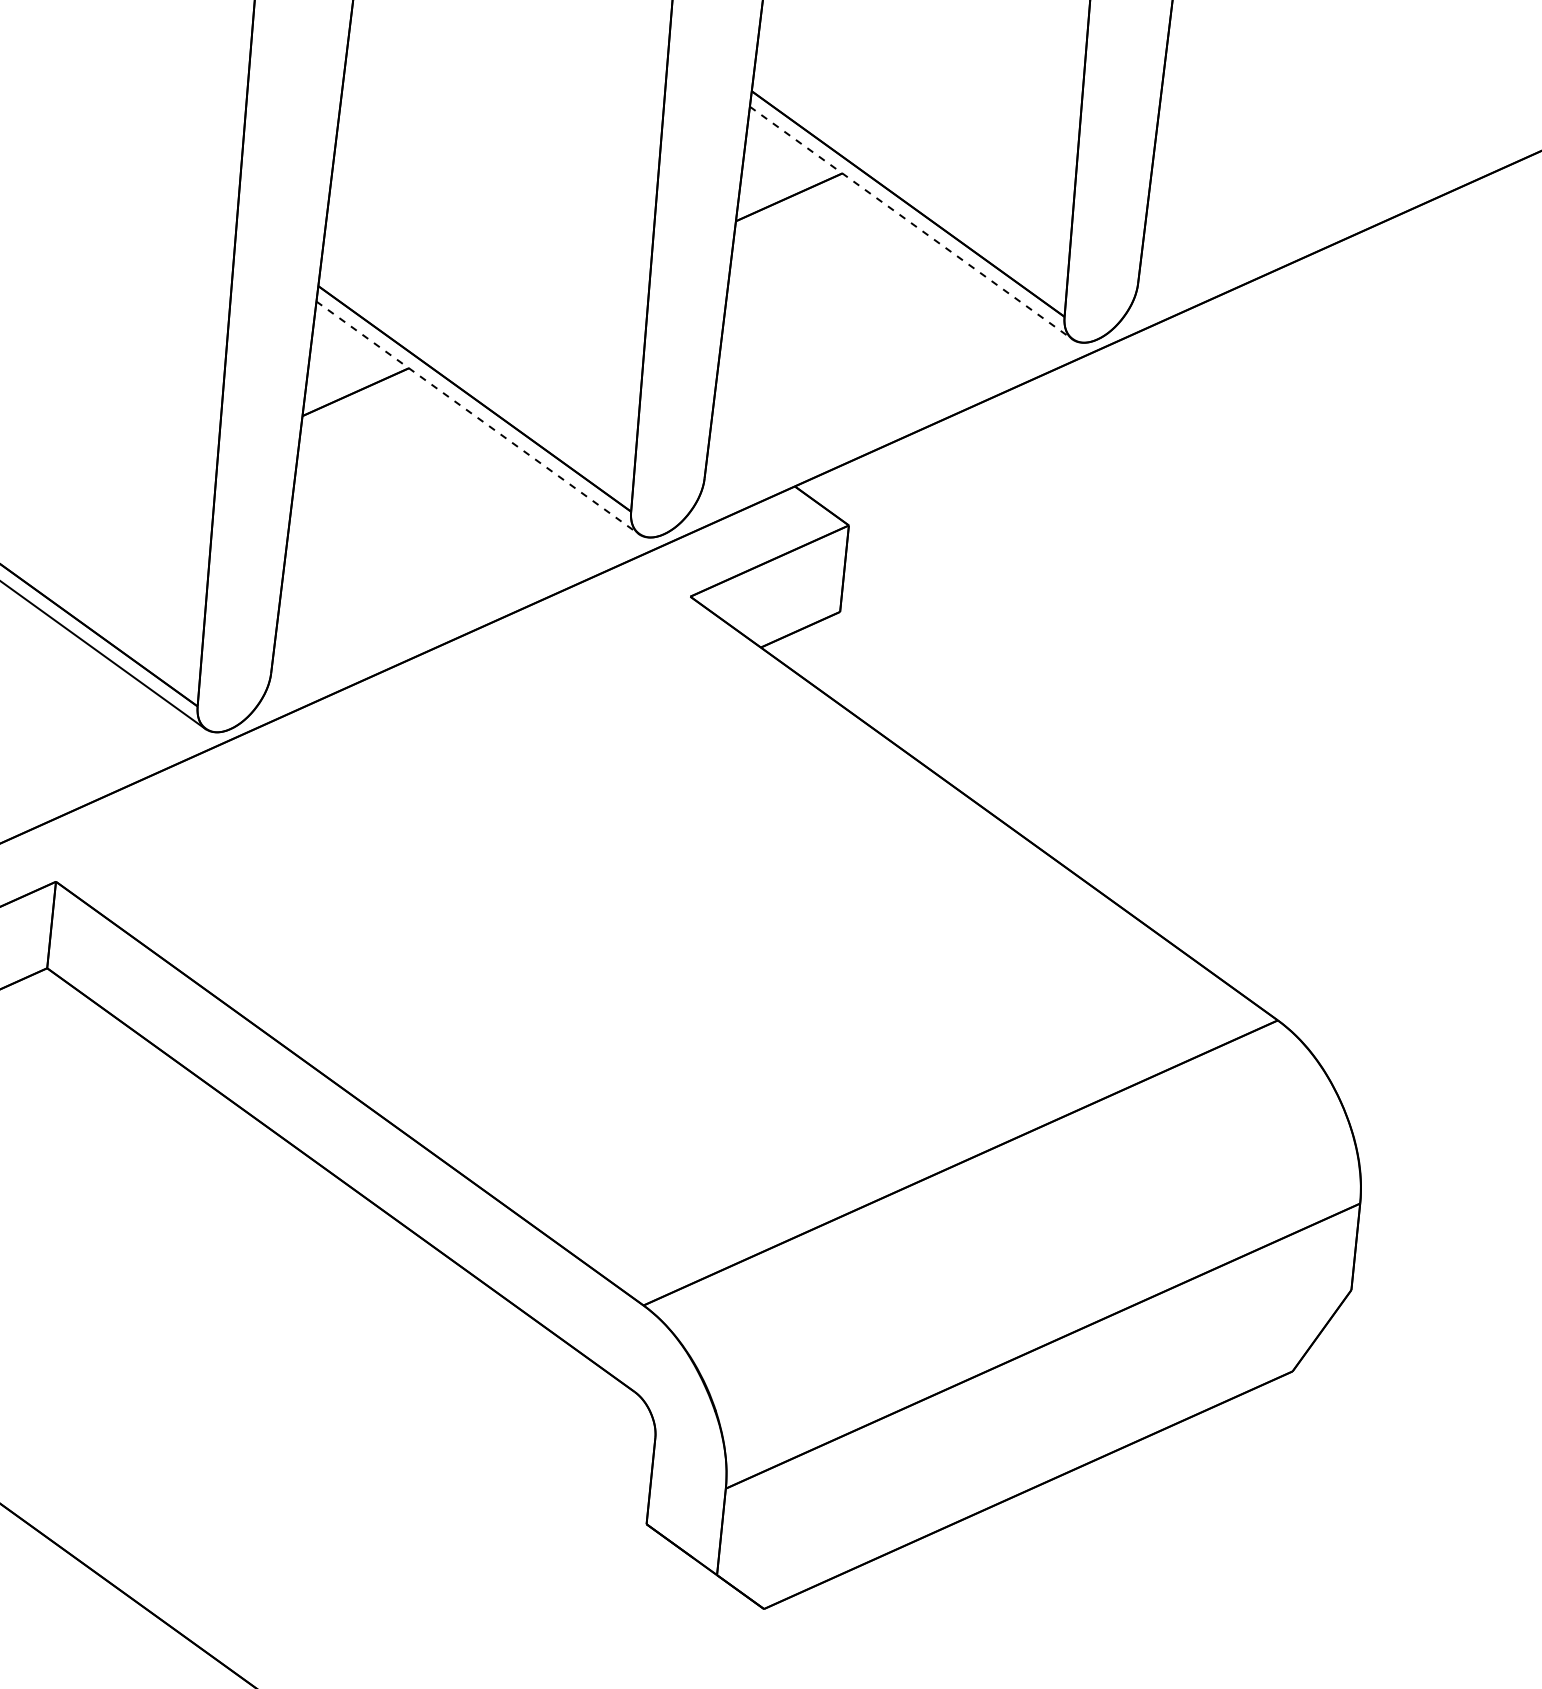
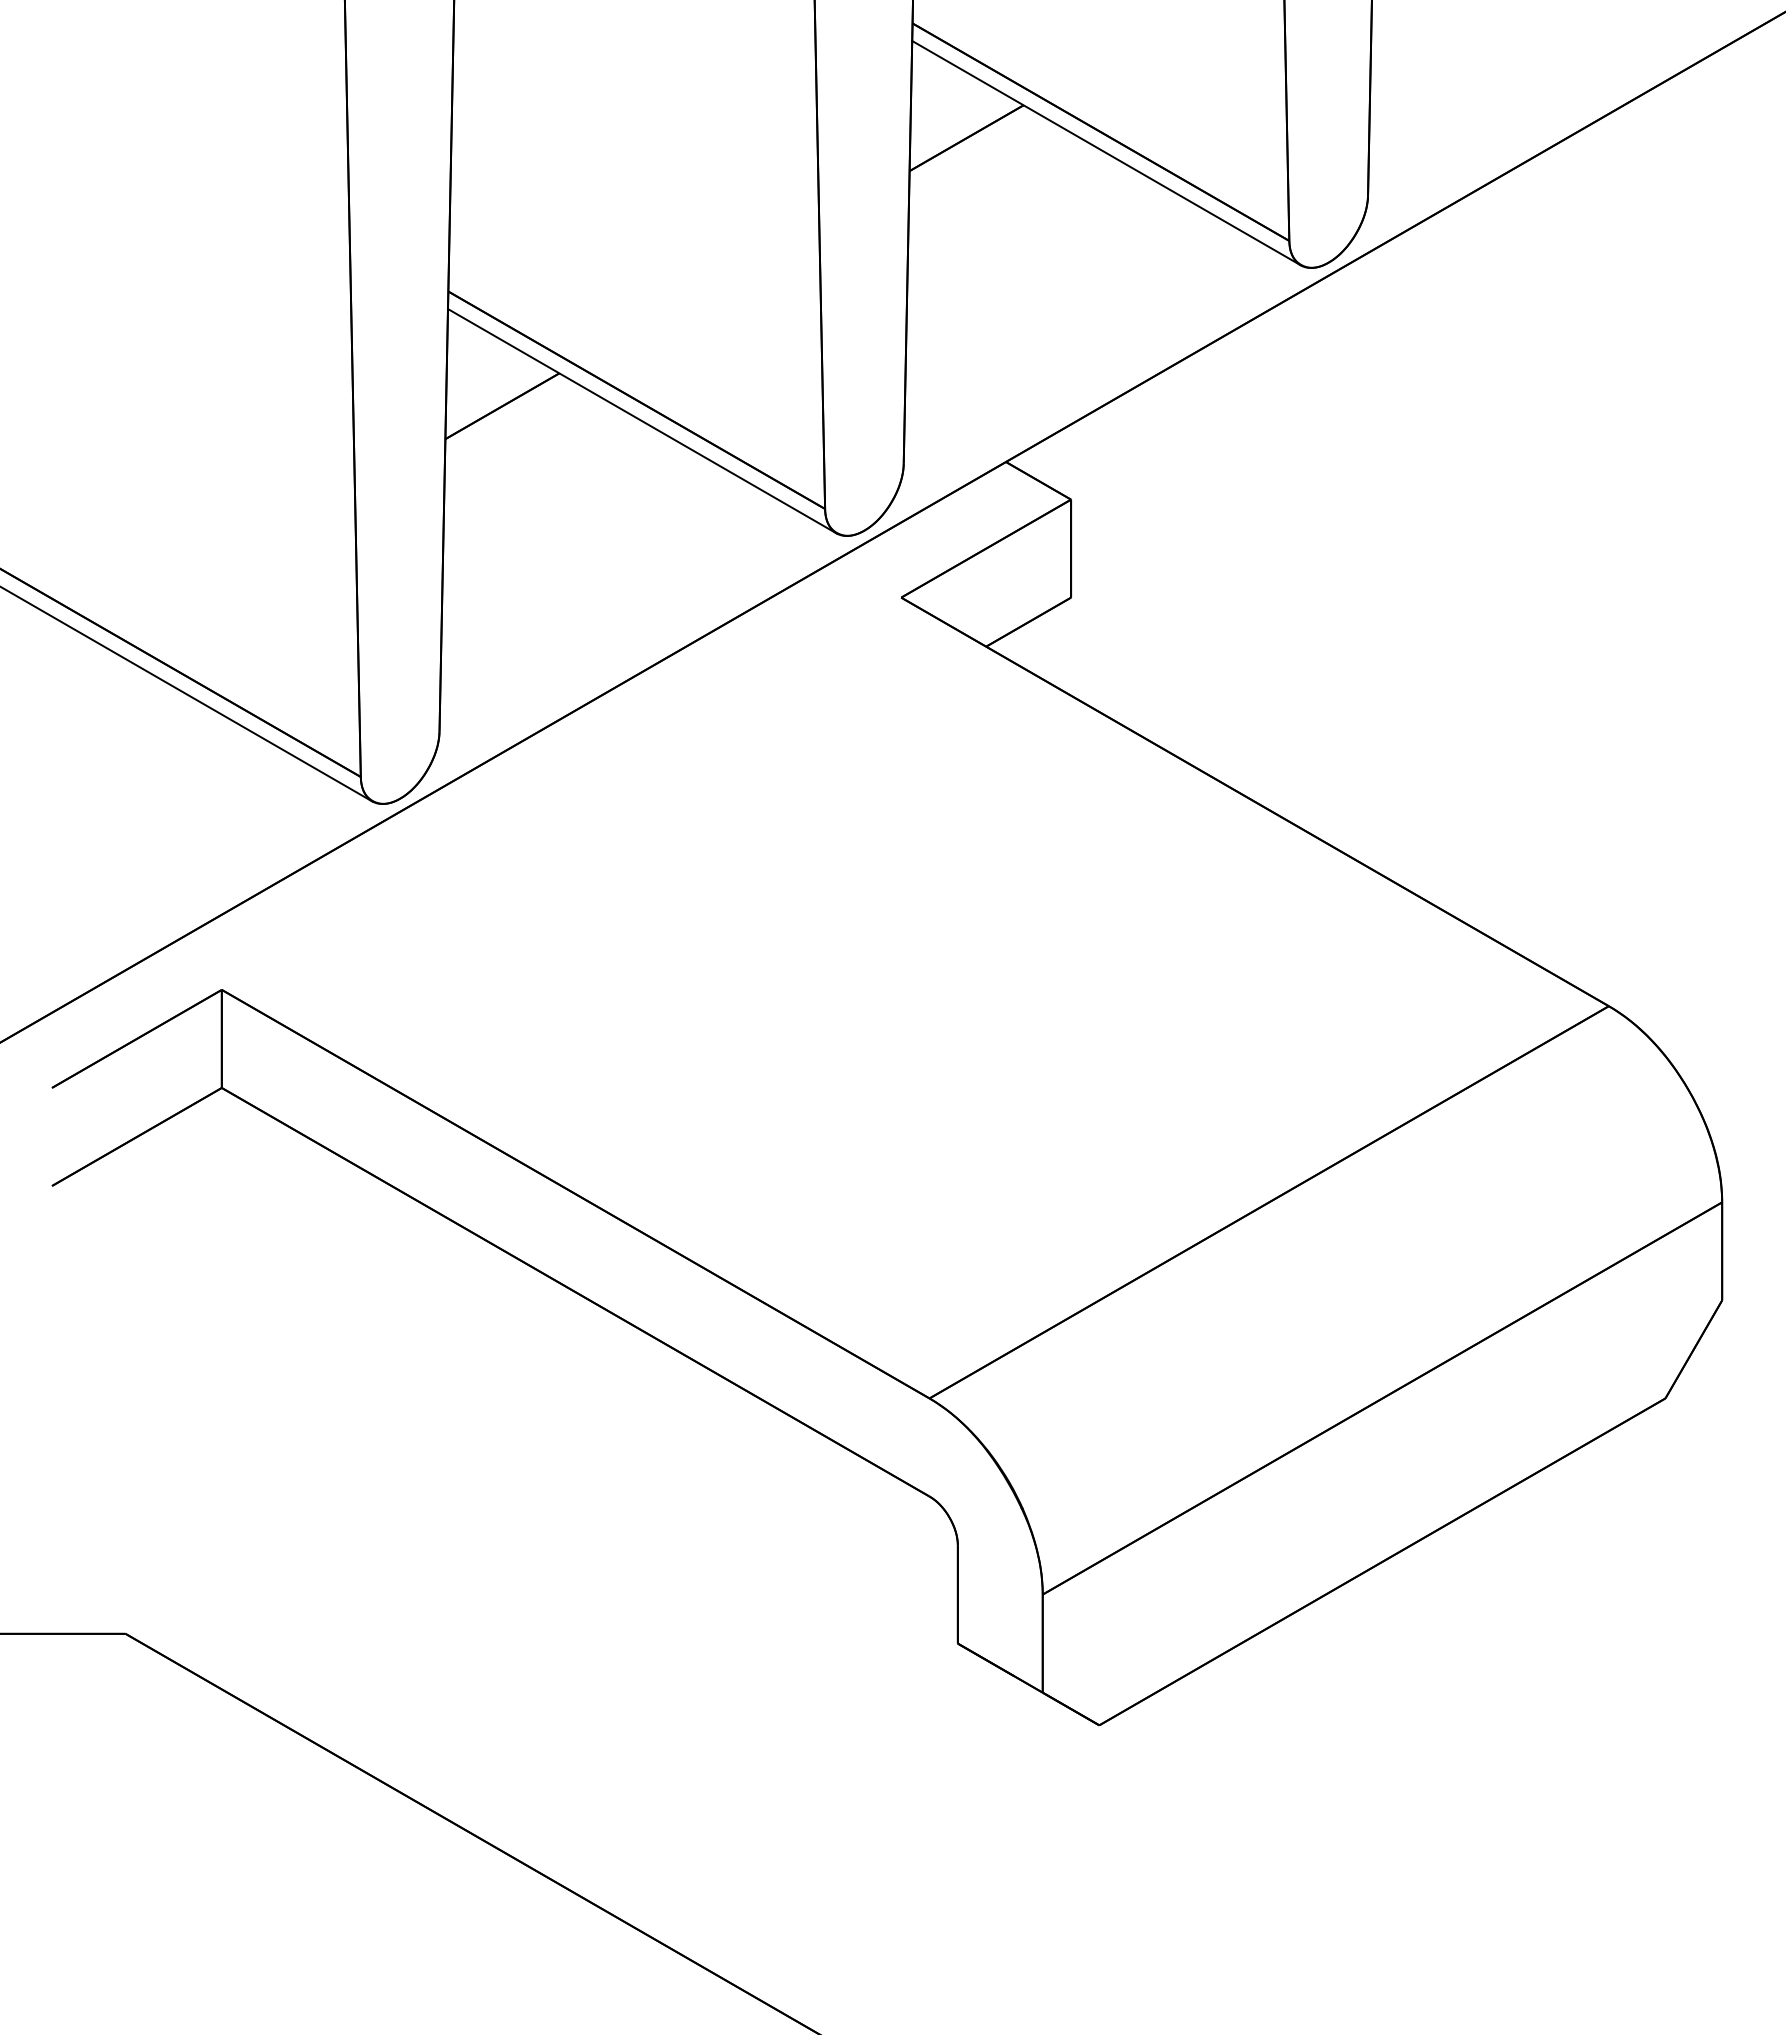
line: (911, 223) -> (1106, 153), dashed -> solid
line: (477, 418) -> (642, 421), dashed -> solid

